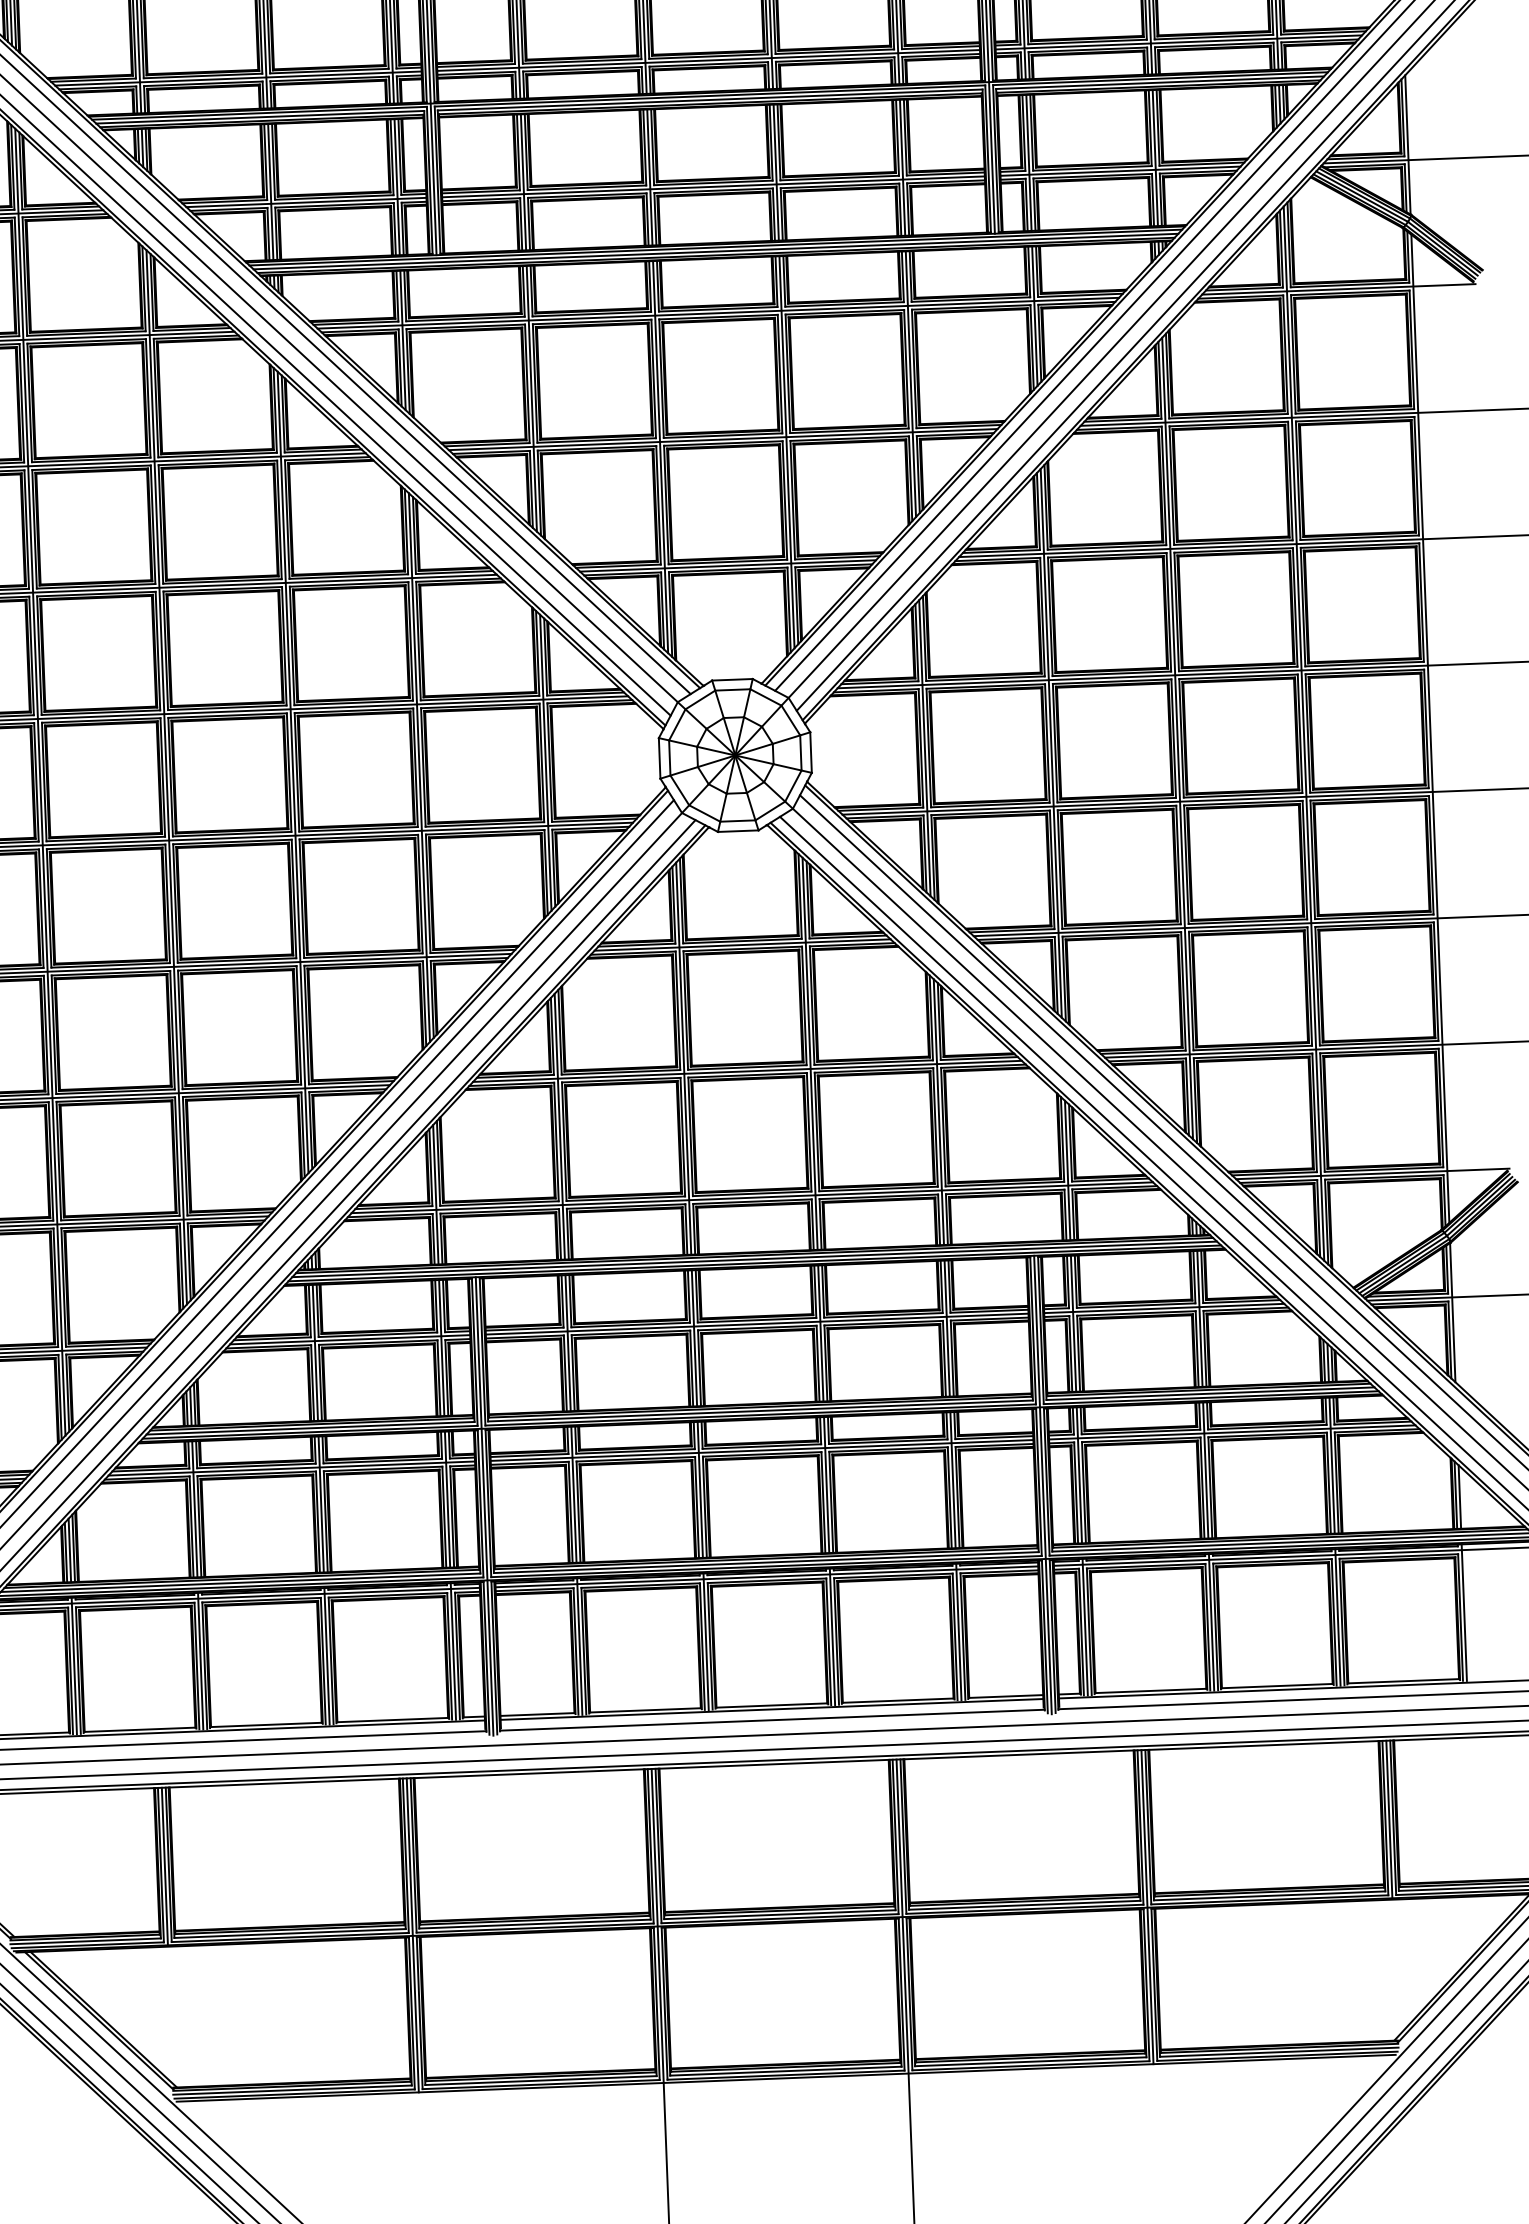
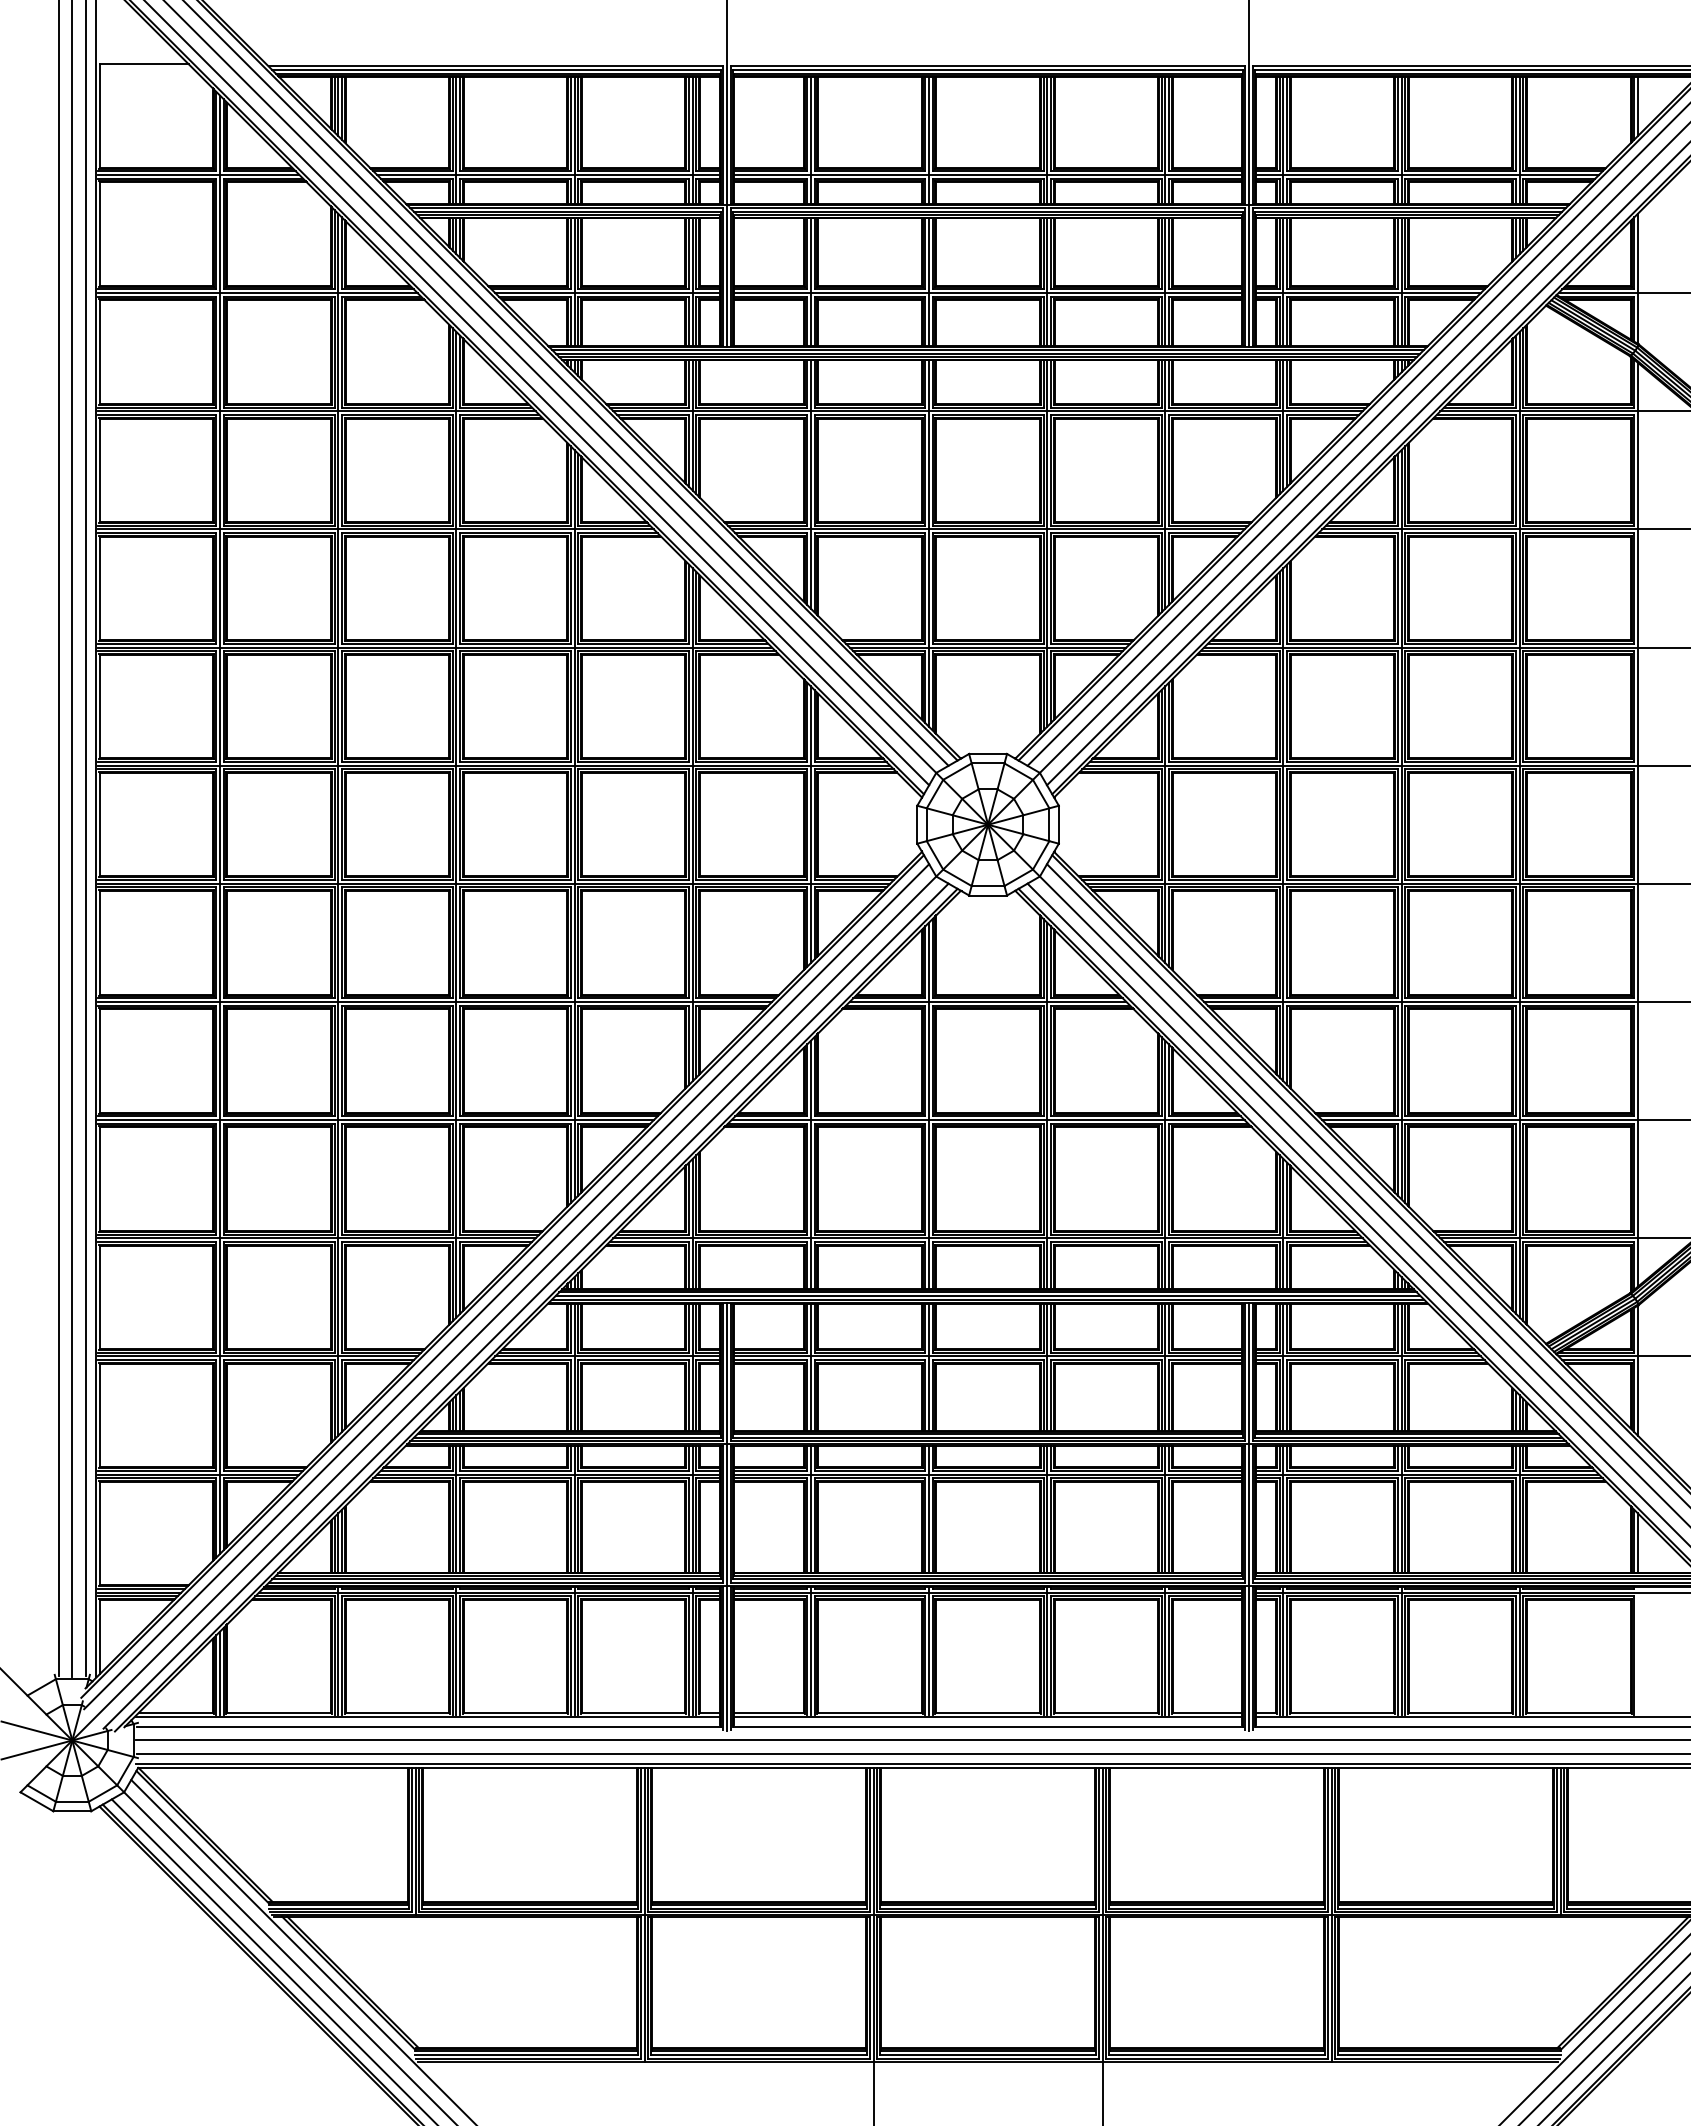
line: (1463, 1611) -> (1637, 1650), removed

